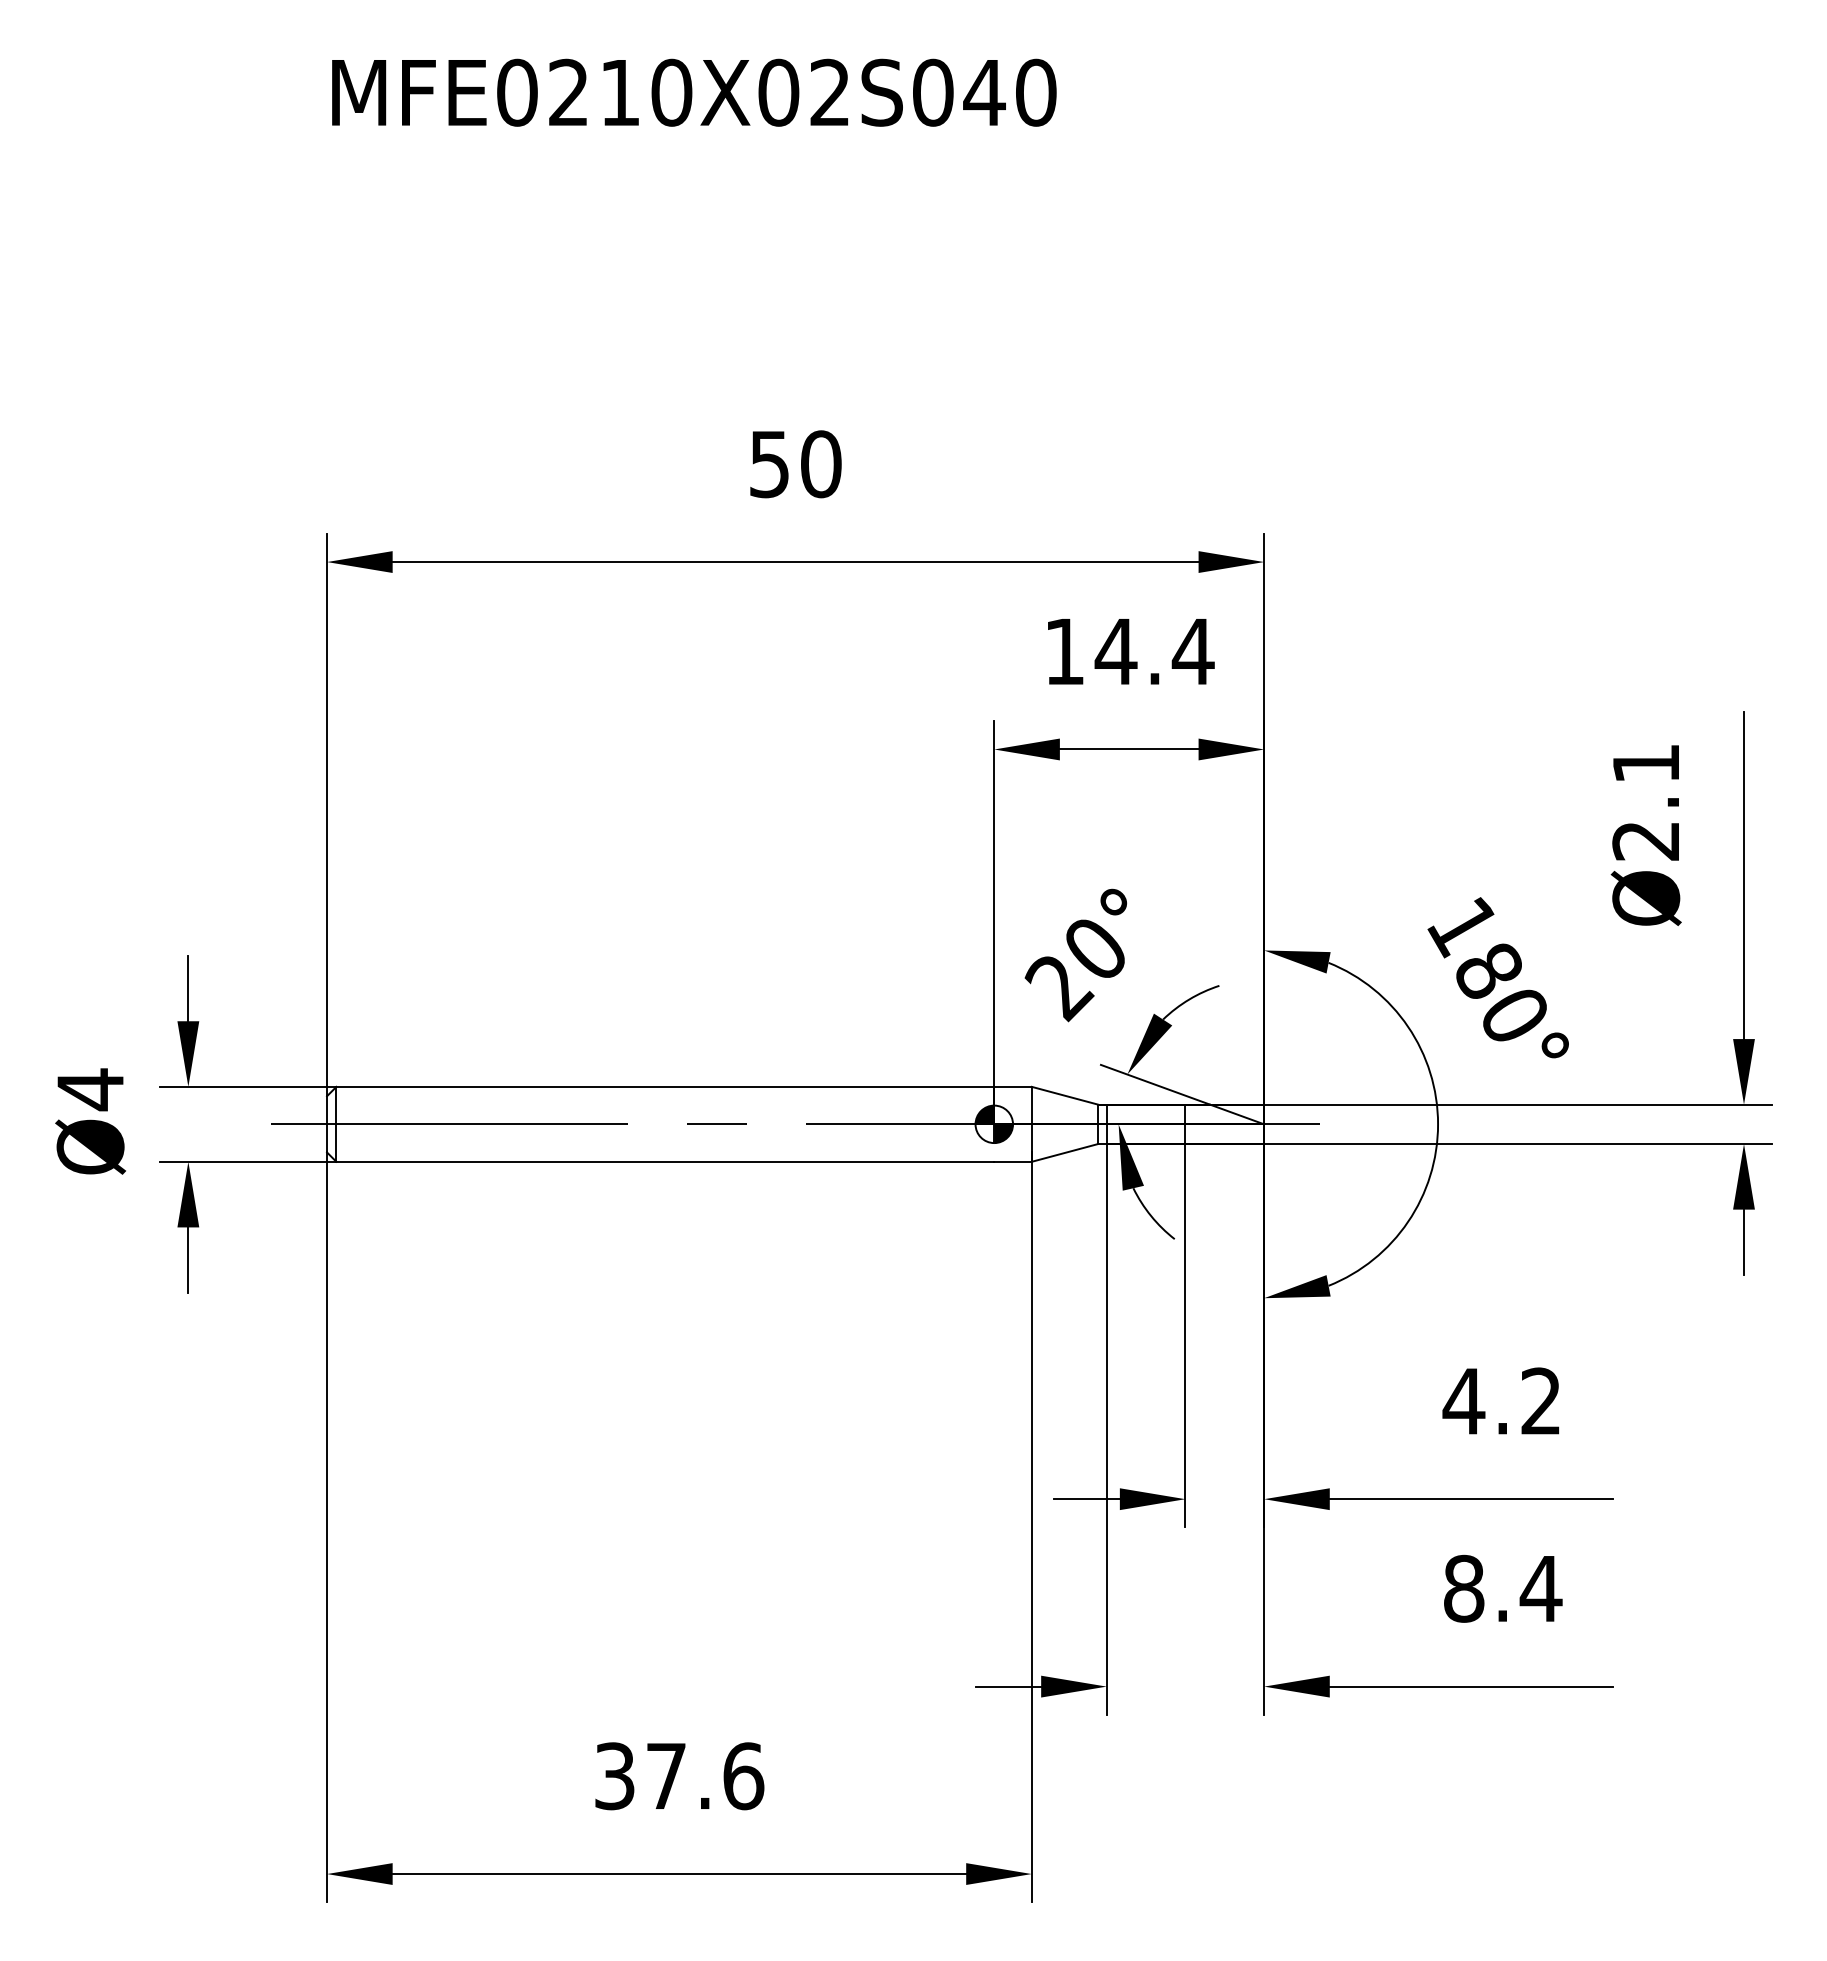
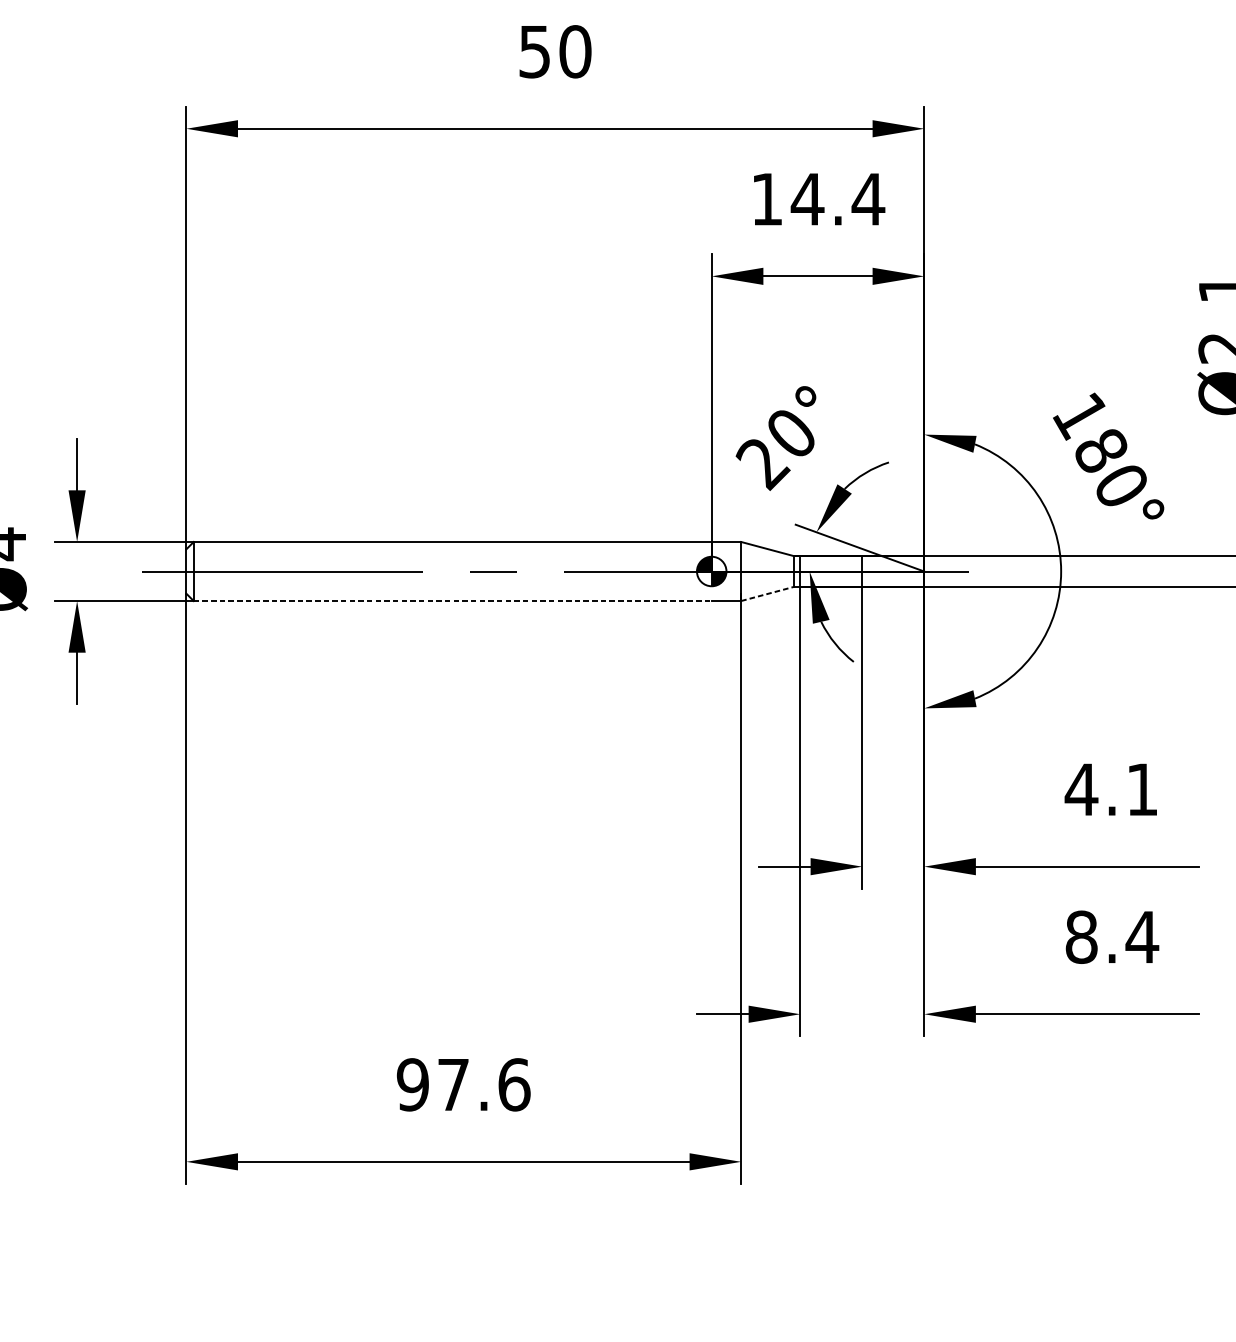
line: (1065, 1152) -> (767, 593), solid -> dashed
line: (665, 1161) -> (452, 600), solid -> dashed
text: (1540, 1400) -> (1141, 788), 4.2 -> 4.1
text: (614, 1776) -> (412, 1085), 37.6 -> 97.6

